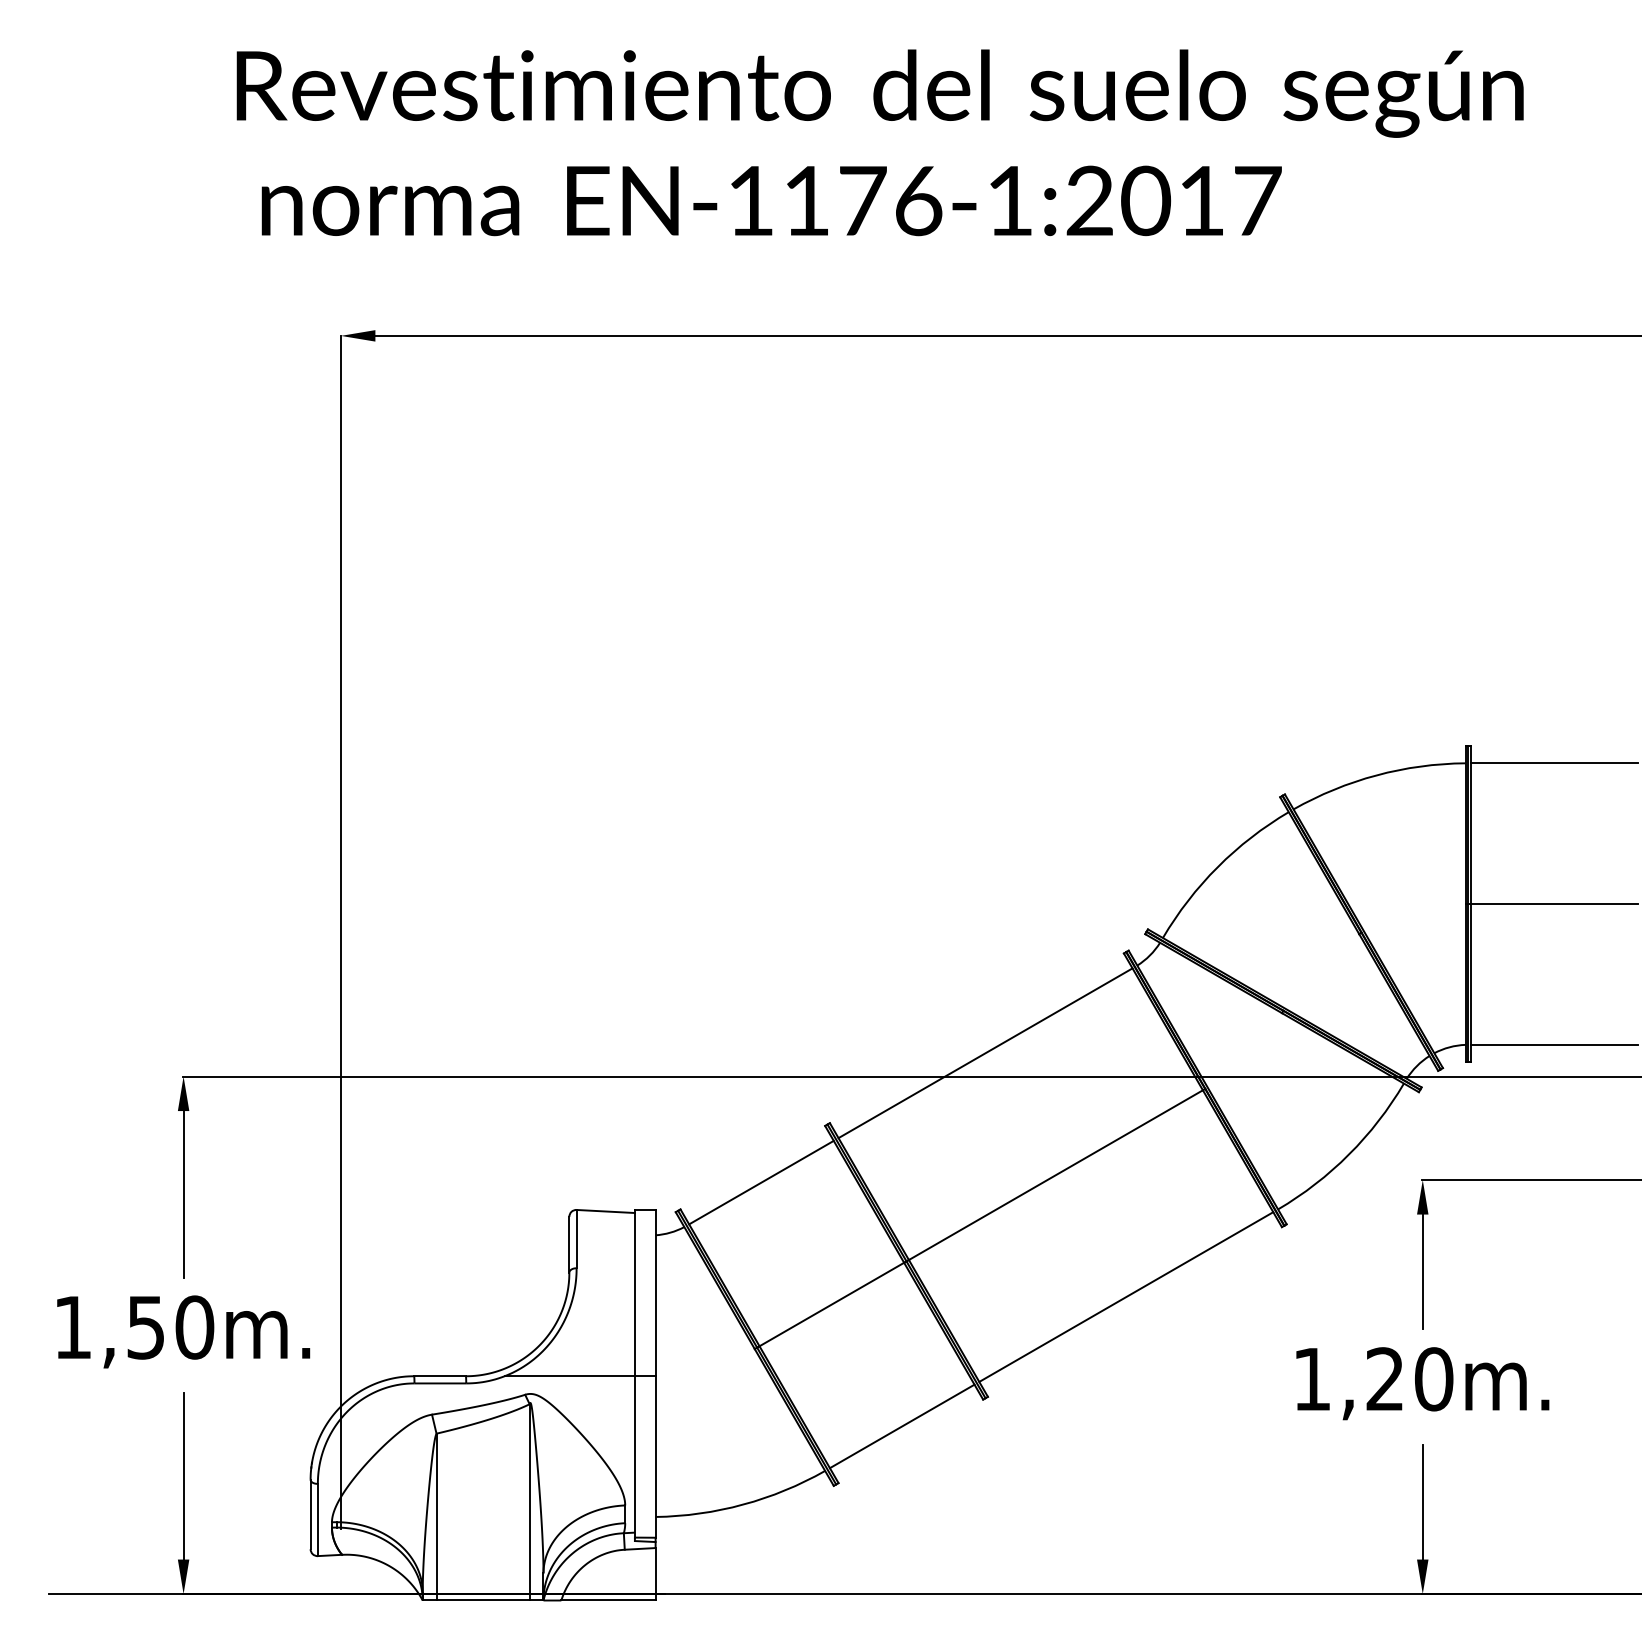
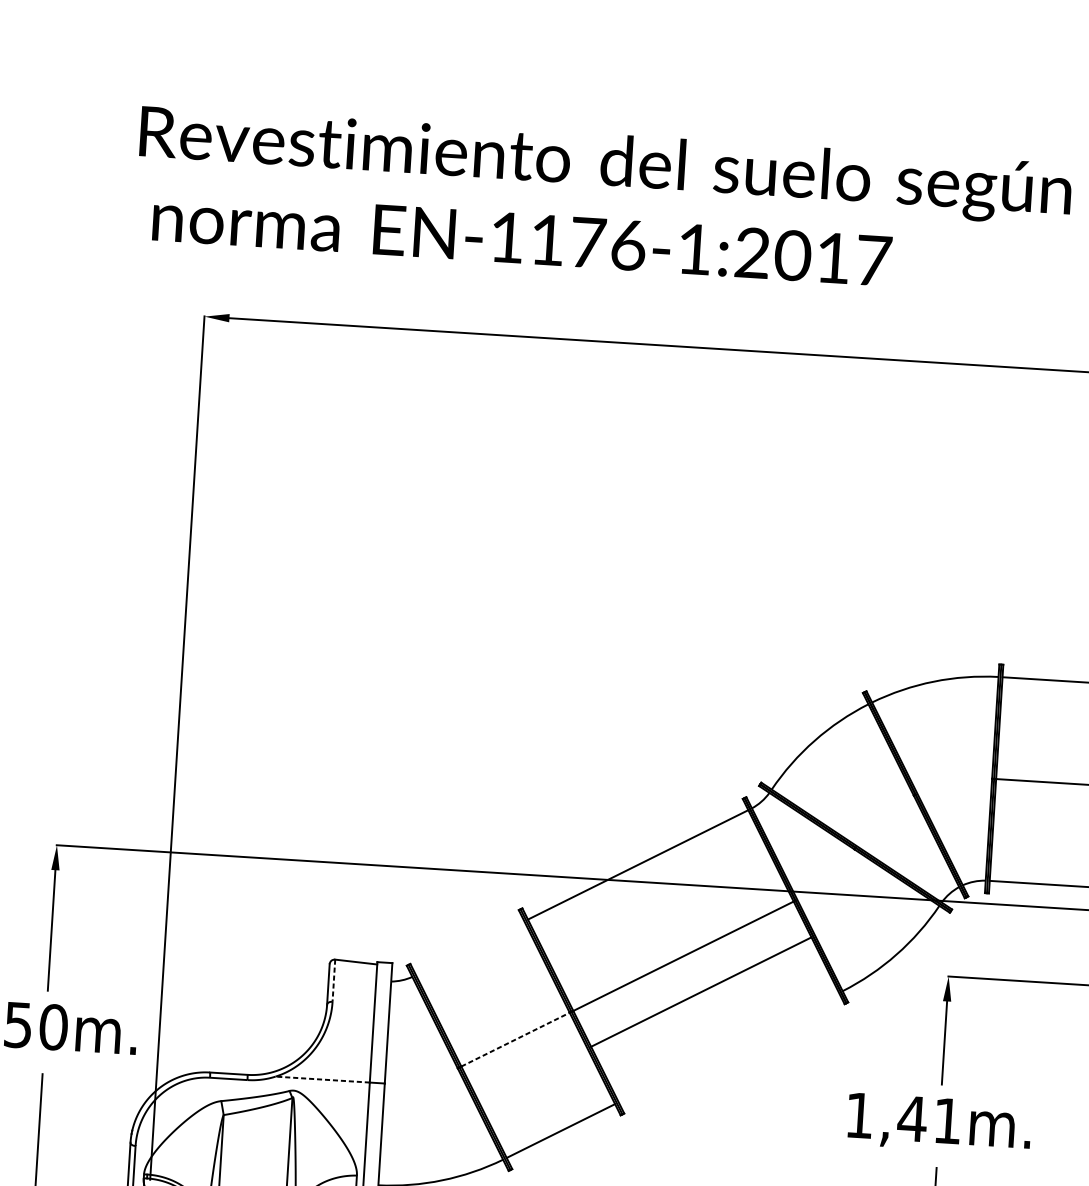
line: (761, 1182) -> (470, 948), removed
line: (576, 1239) -> (333, 980), solid -> dashed
line: (1126, 1296) -> (701, 991), moved
line: (832, 1304) -> (516, 1039), solid -> dashed
line: (569, 1376) -> (322, 1079), solid -> dashed
text: (1408, 1379) -> (929, 1120), 1,20m. -> 1,41m.

